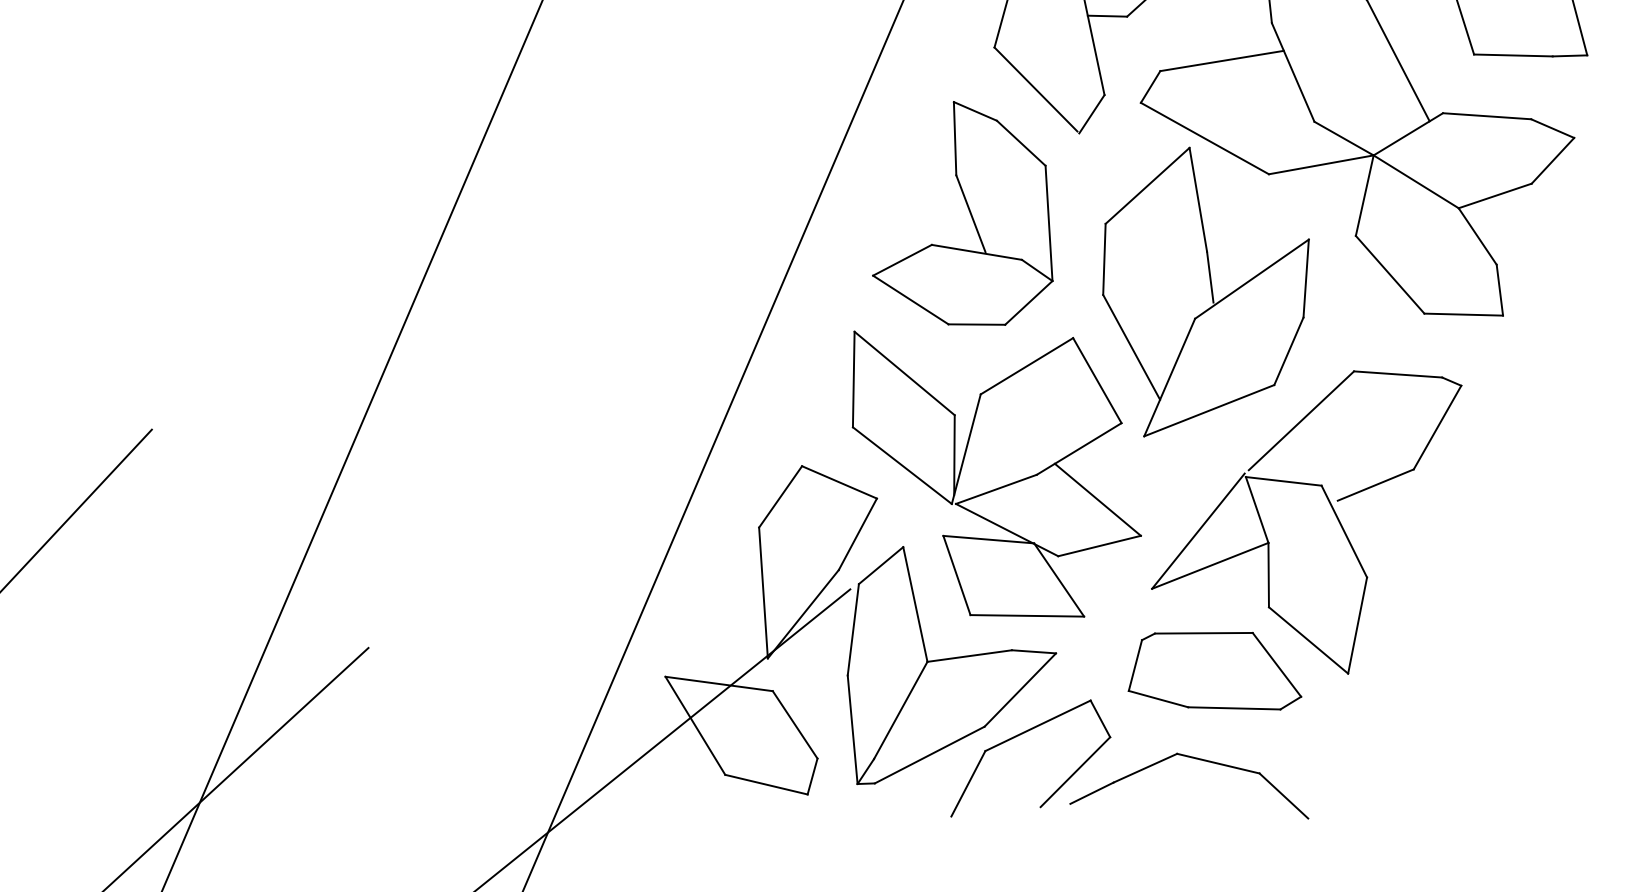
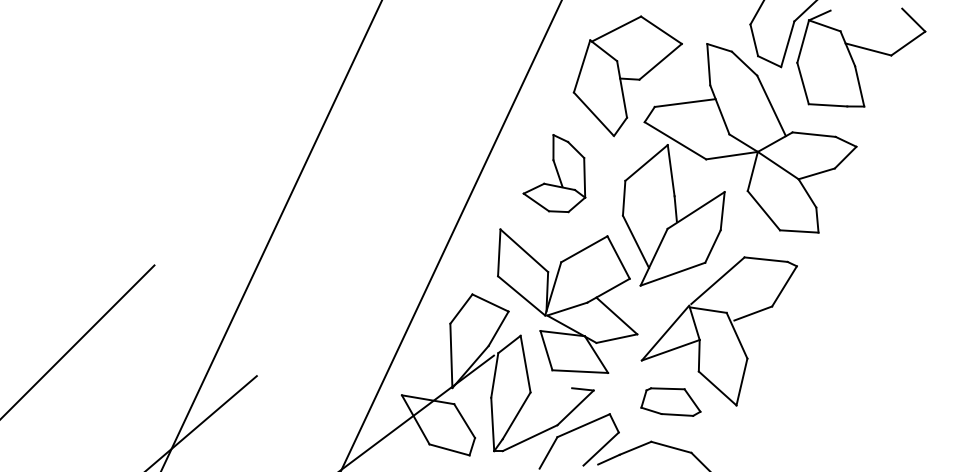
part: (960, 213) -> (554, 173), size x0.7
line: (970, 656) -> (551, 390), removed
part: (1213, 670) -> (670, 401), size x0.7

